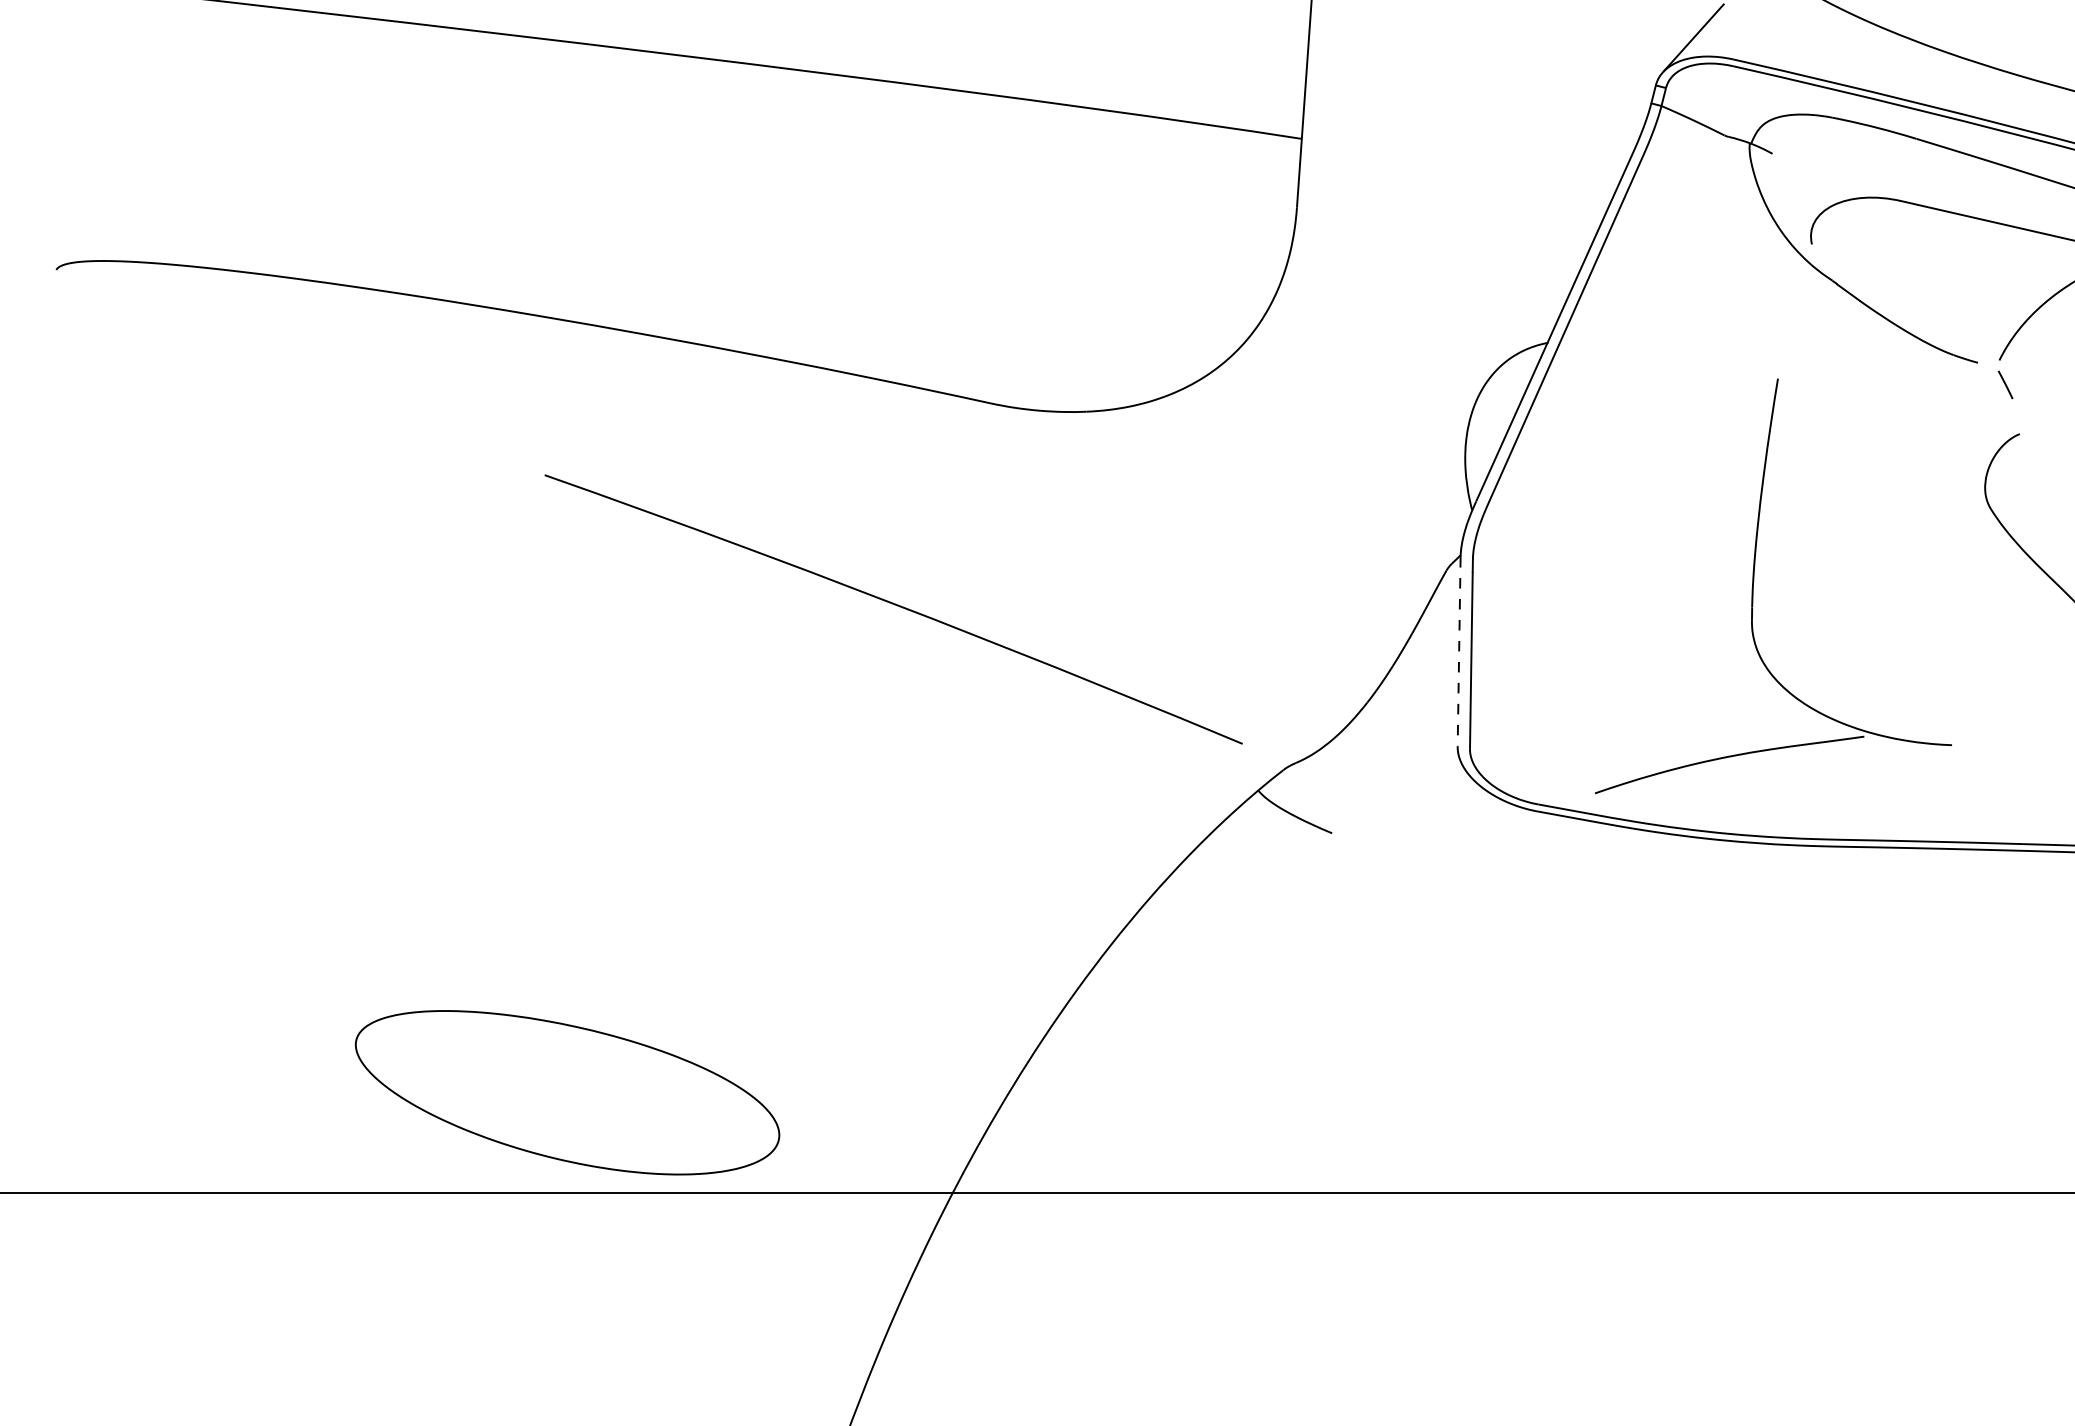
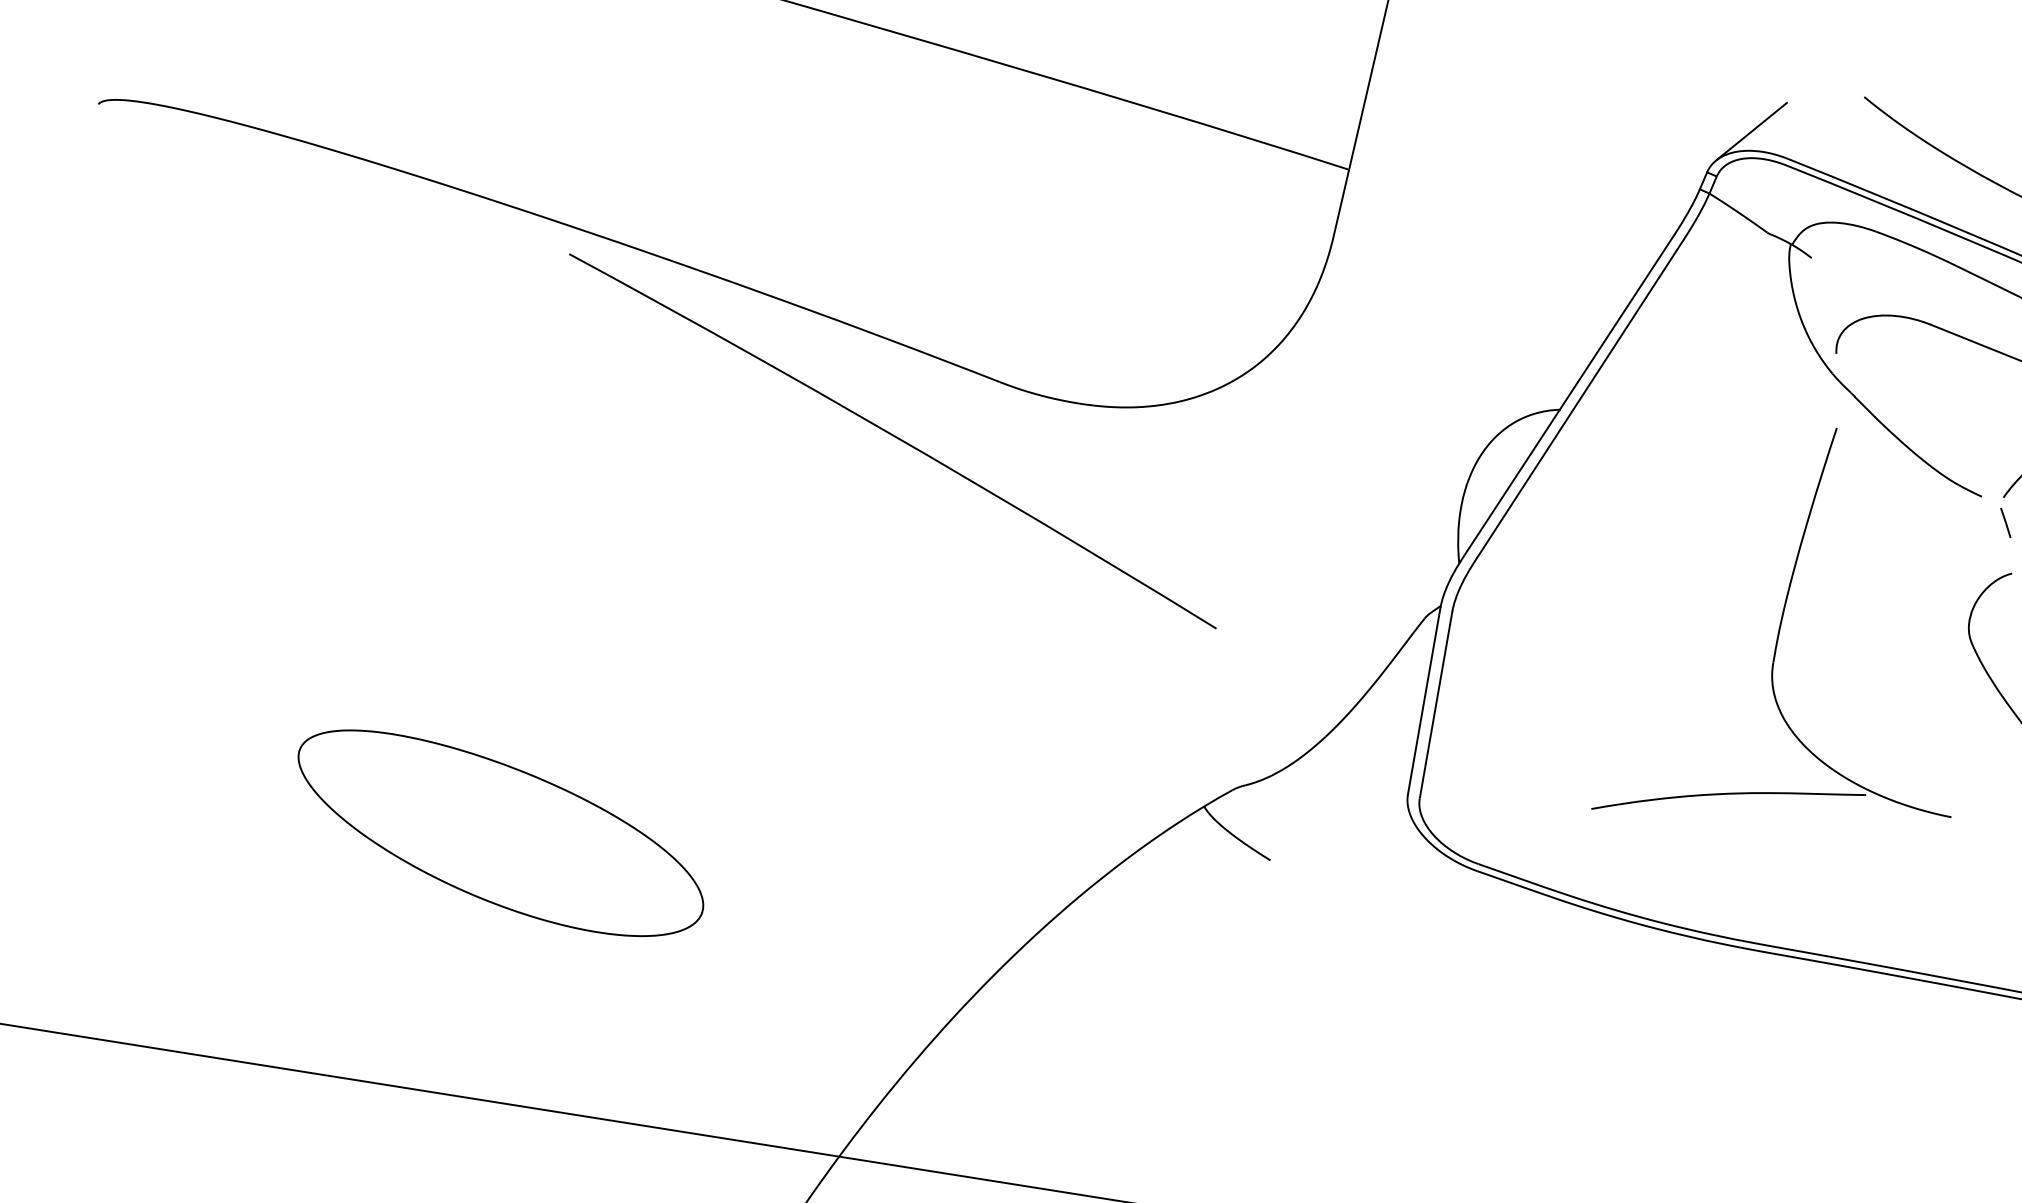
part: (1754, 581) -> (1781, 624), moved
curve: (894, 605) -> (894, 437), moved
line: (1459, 651) -> (1424, 700), dashed -> solid
part: (567, 1092) -> (500, 833), moved

